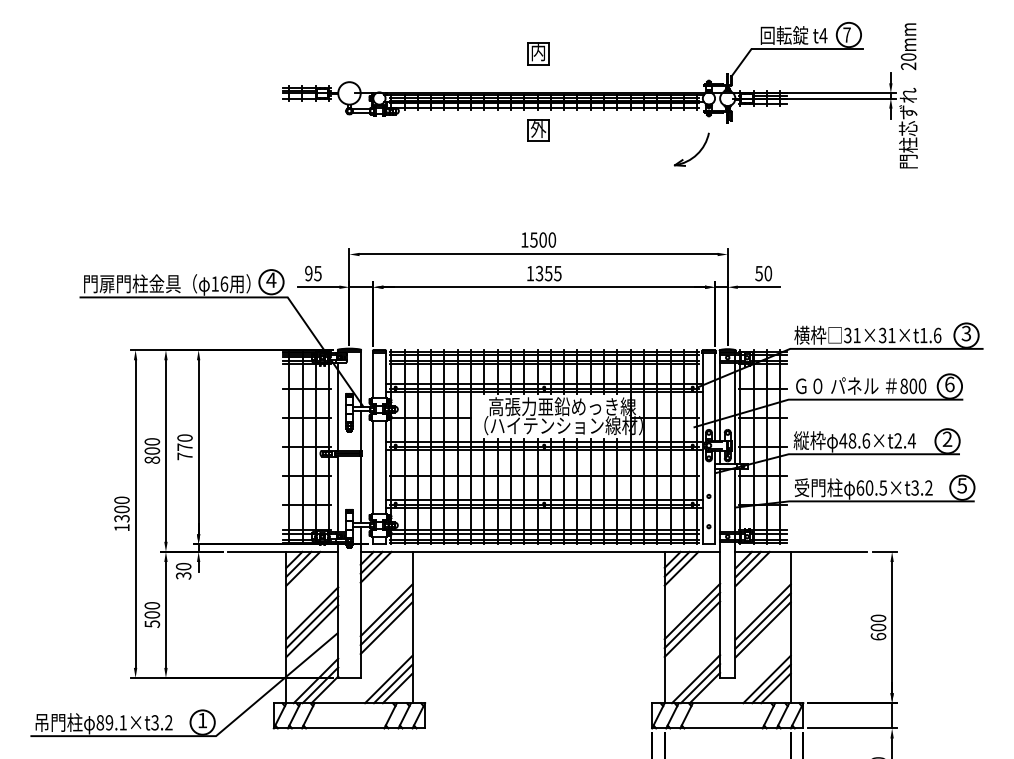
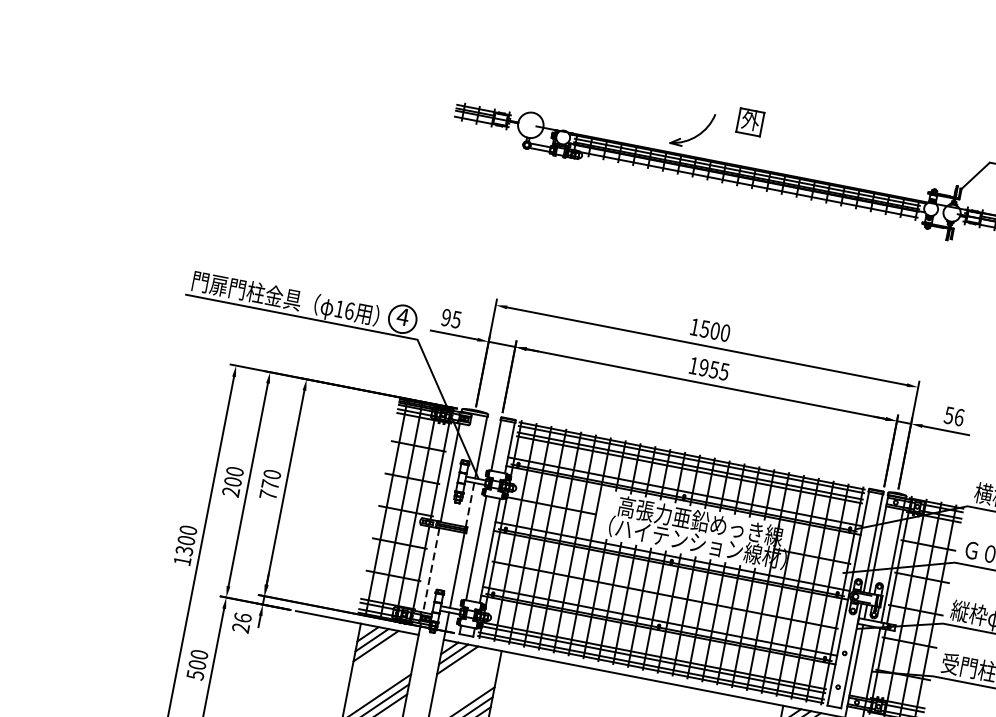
text: (538, 52) -> (750, 120), 内 -> 外
part: (538, 130) -> (733, 207), removed
part: (696, 153) -> (697, 134), moved
text: (539, 273) -> (703, 367), 1355 -> 1955
text: (768, 273) -> (959, 417), 50 -> 56
line: (360, 431) -> (469, 505), solid -> dashed
text: (152, 459) -> (231, 491), 800 -> 200
line: (338, 494) -> (431, 570), solid -> dashed
text: (183, 570) -> (241, 622), 30 -> 26

